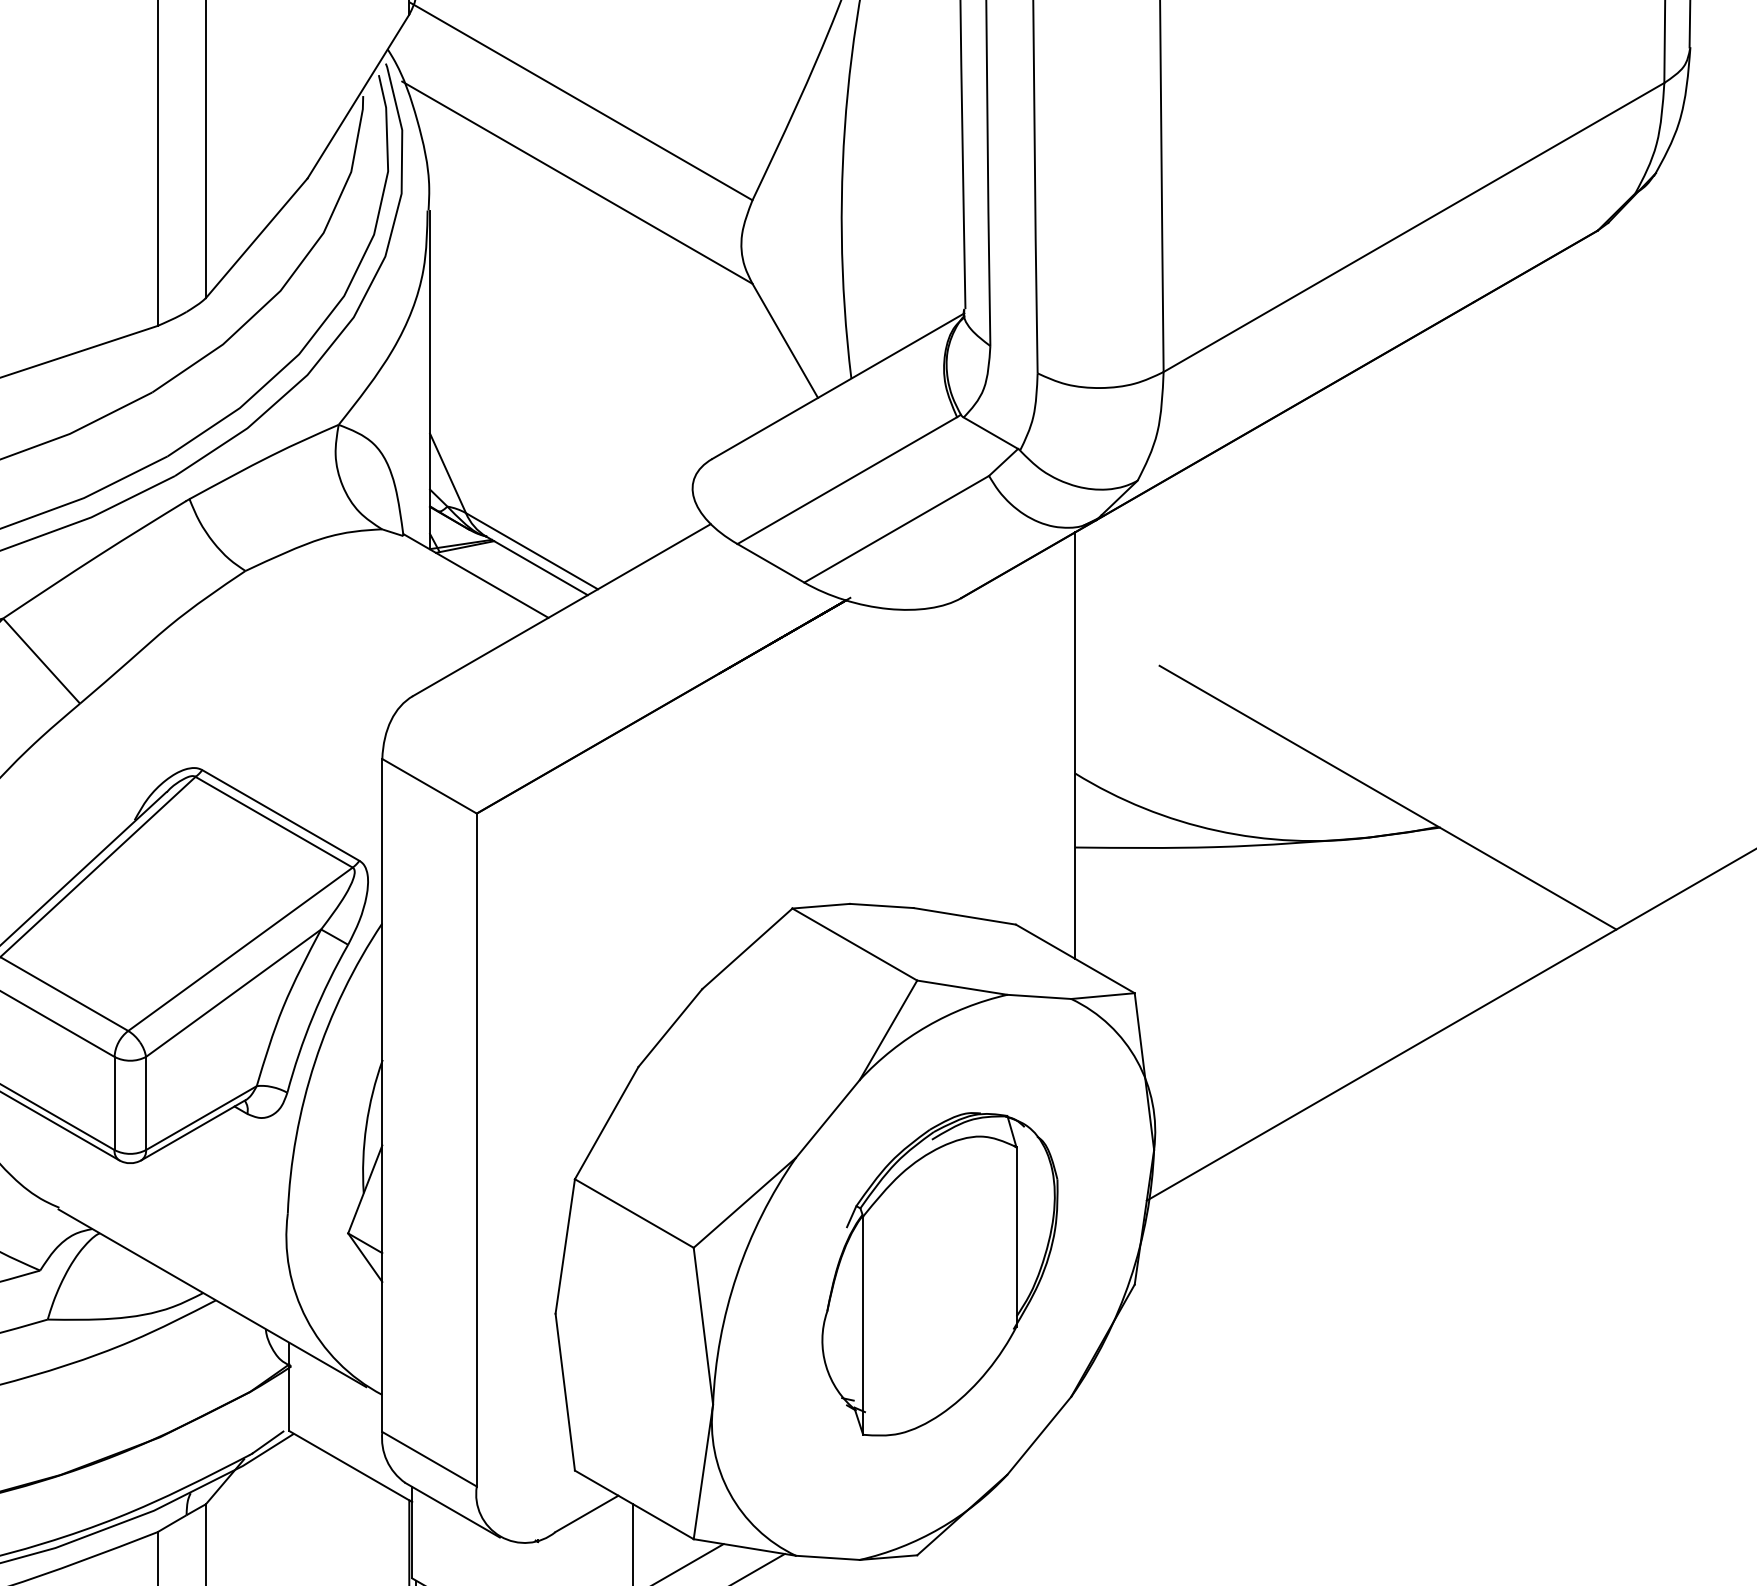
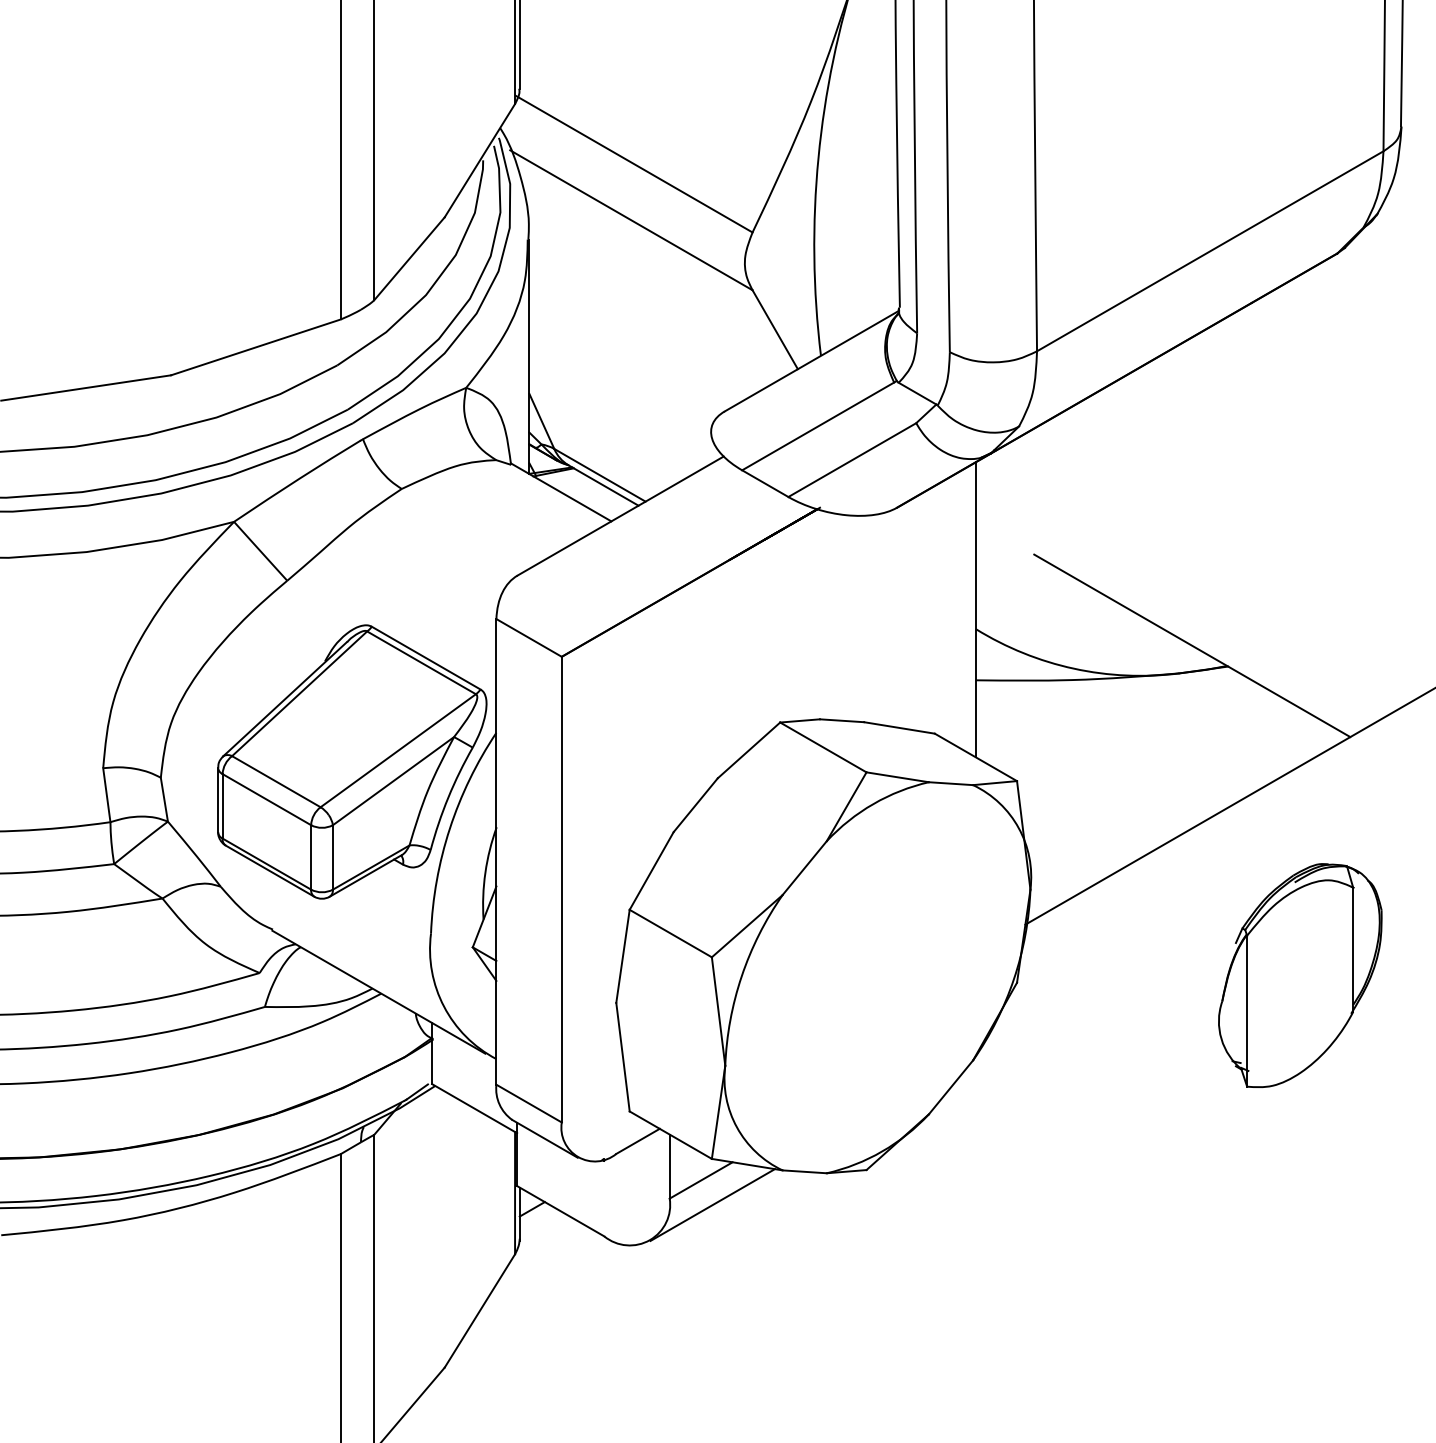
part: (940, 1274) -> (1300, 975), moved

